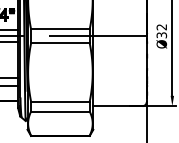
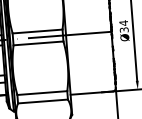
text: (161, 27) -> (123, 23), Ø32 -> Ø34

